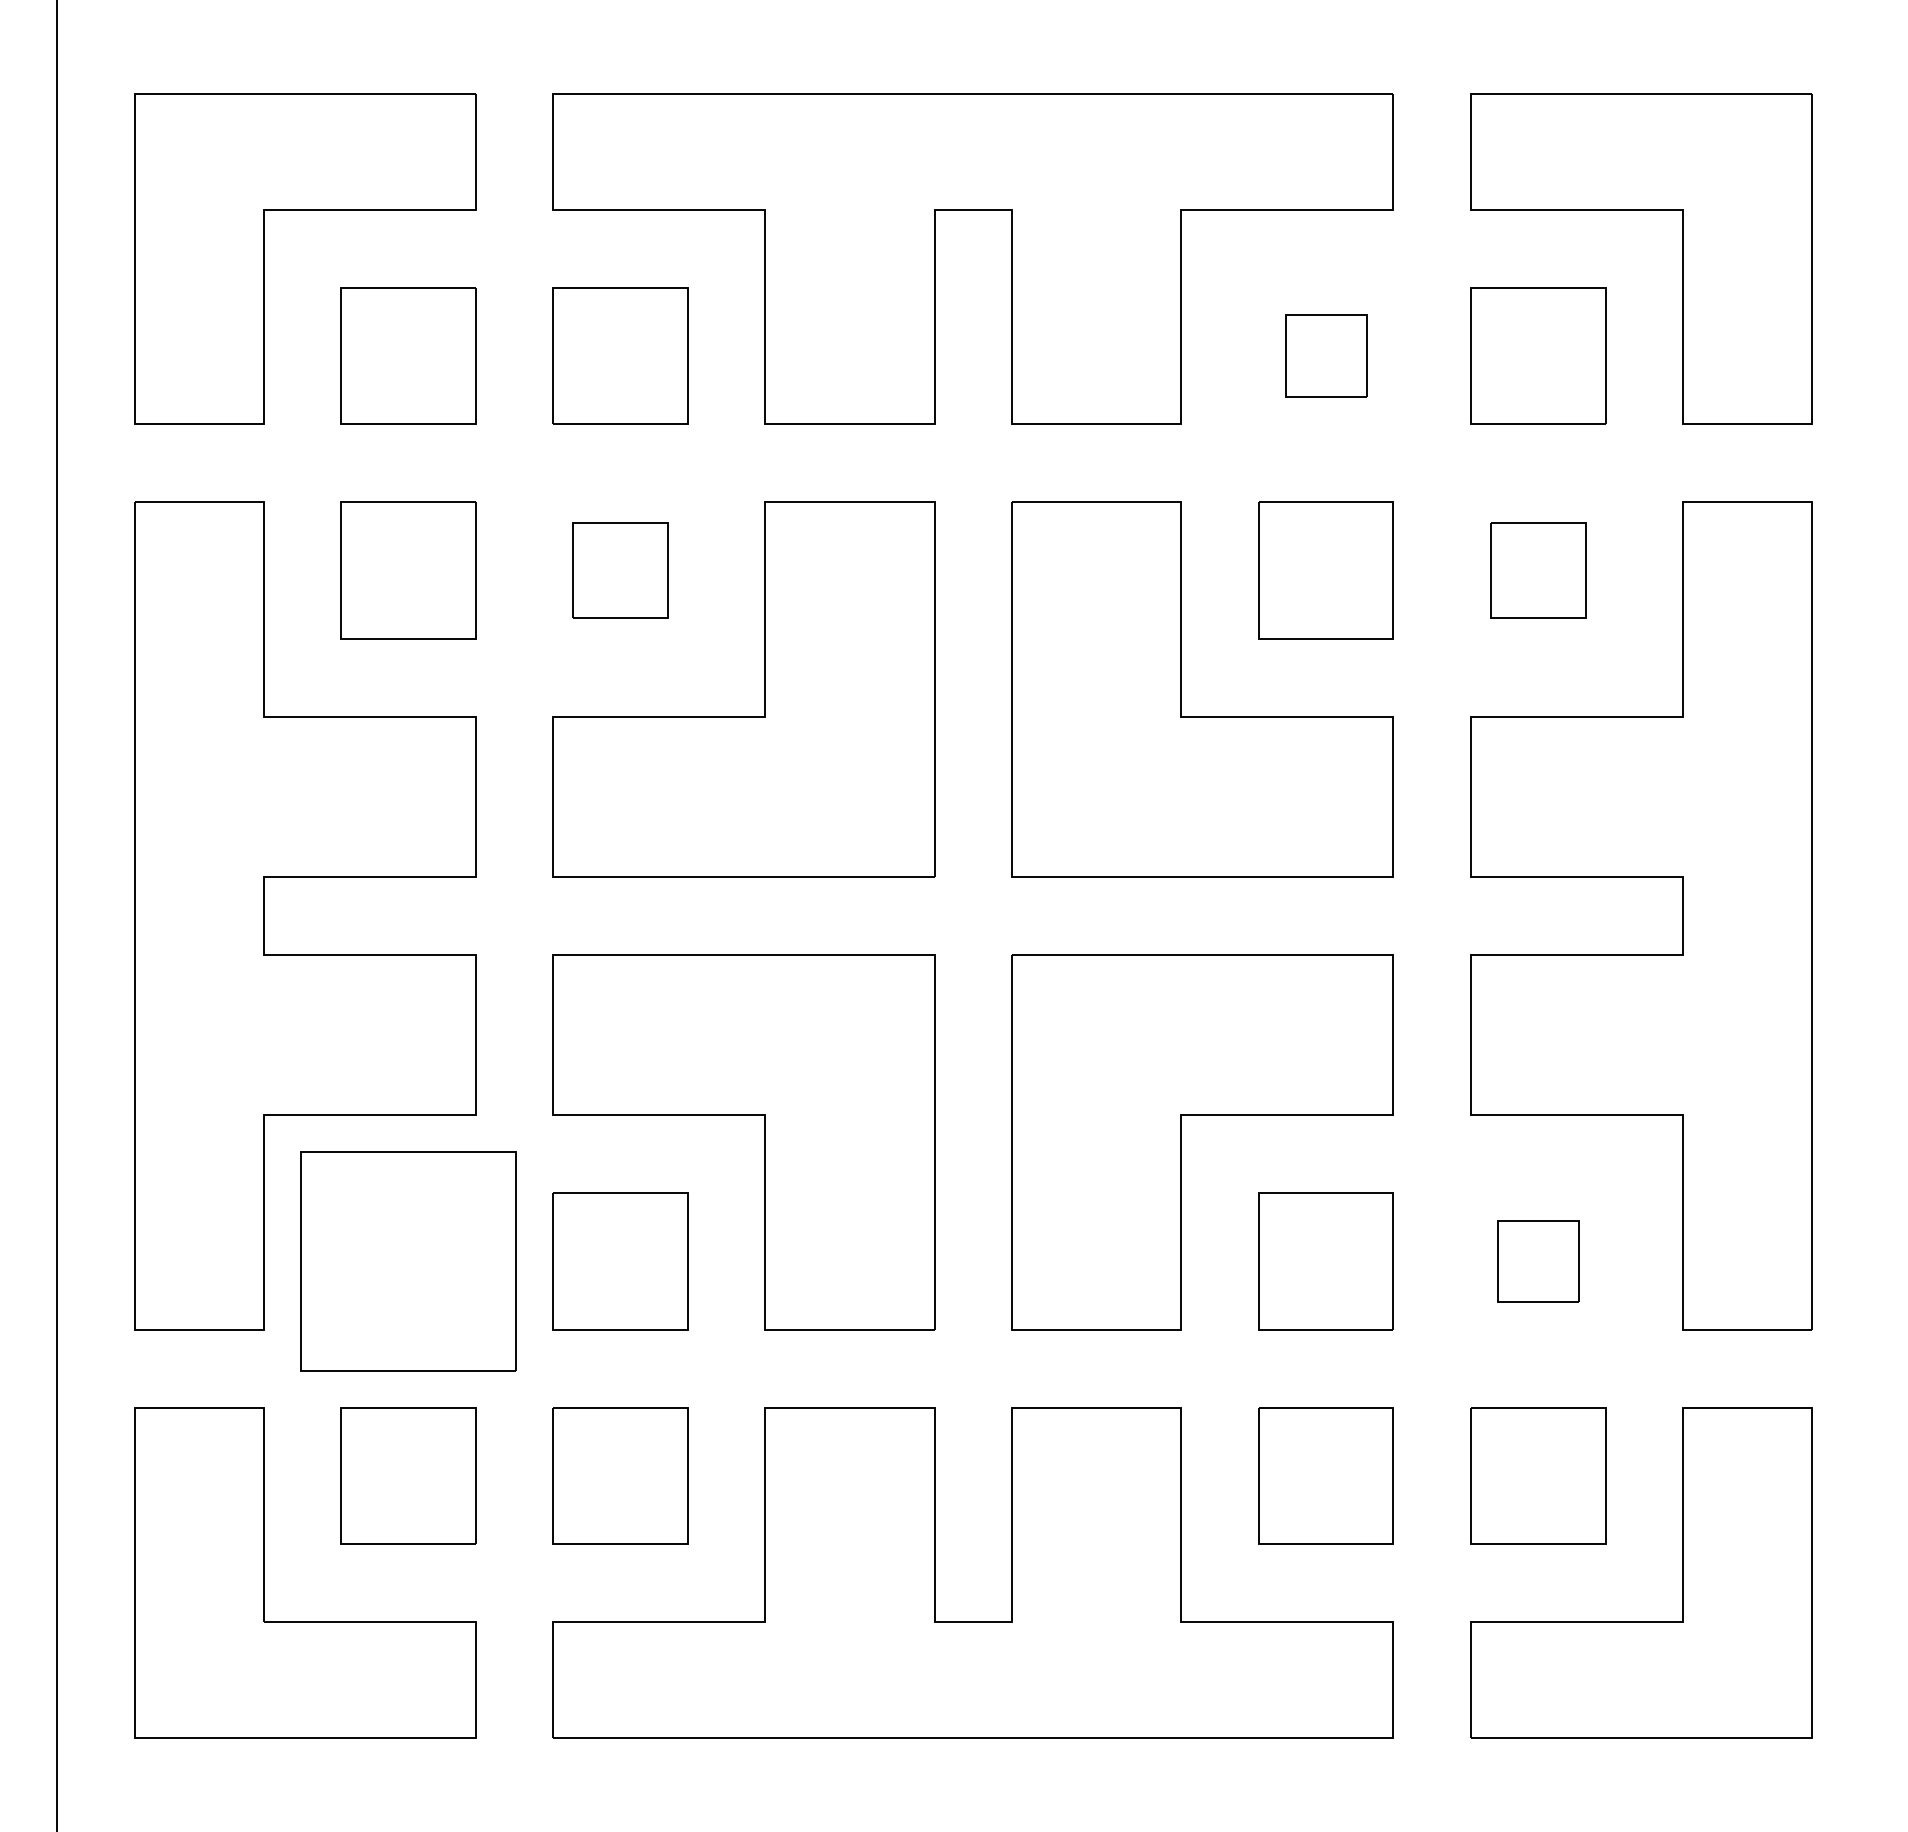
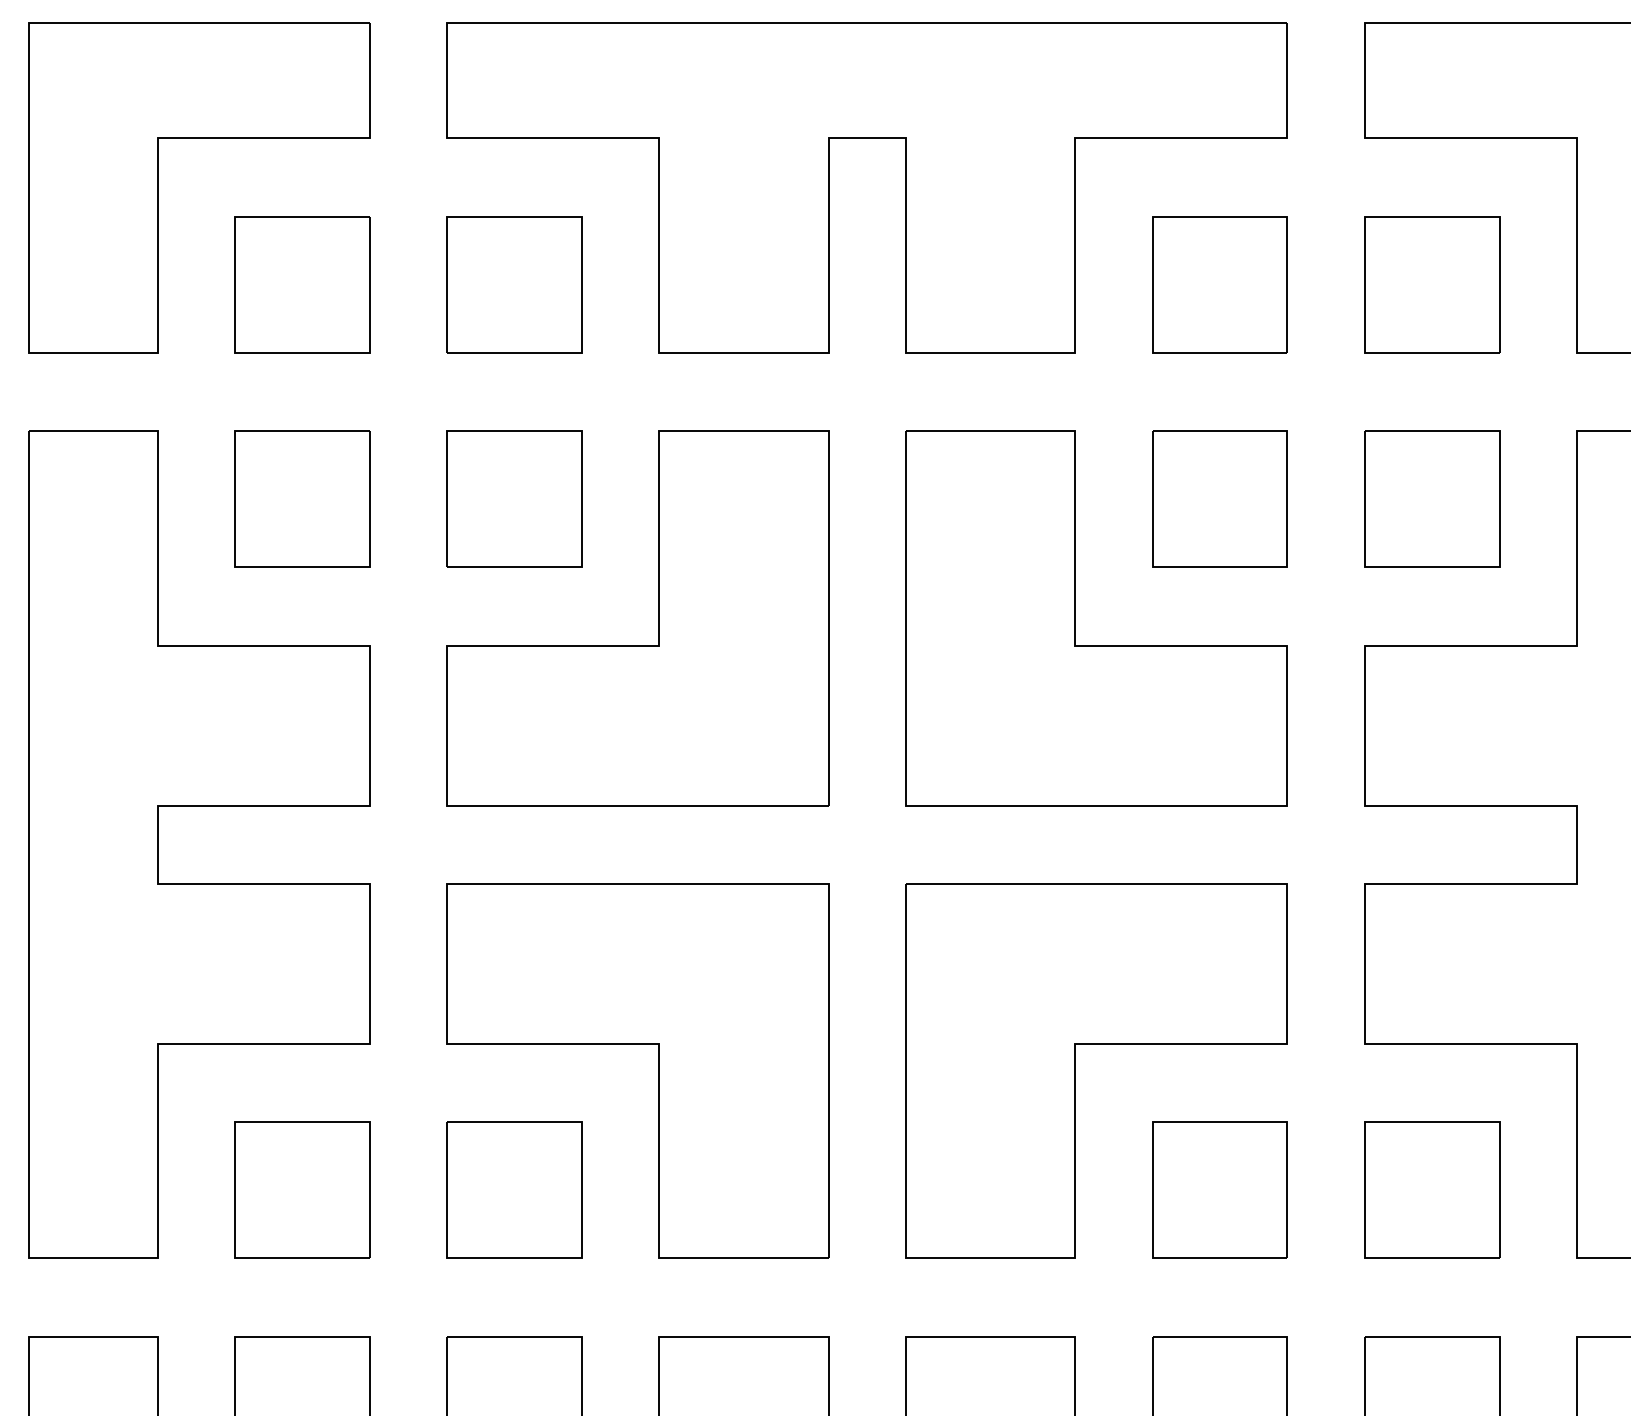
part: (1325, 355) -> (1219, 284), size x1.67
part: (620, 570) -> (514, 499), size x1.43
part: (1538, 570) -> (1432, 499), size x1.43
part: (408, 1261) -> (302, 1190), size x0.62
part: (1538, 1261) -> (1432, 1190), size x1.67

